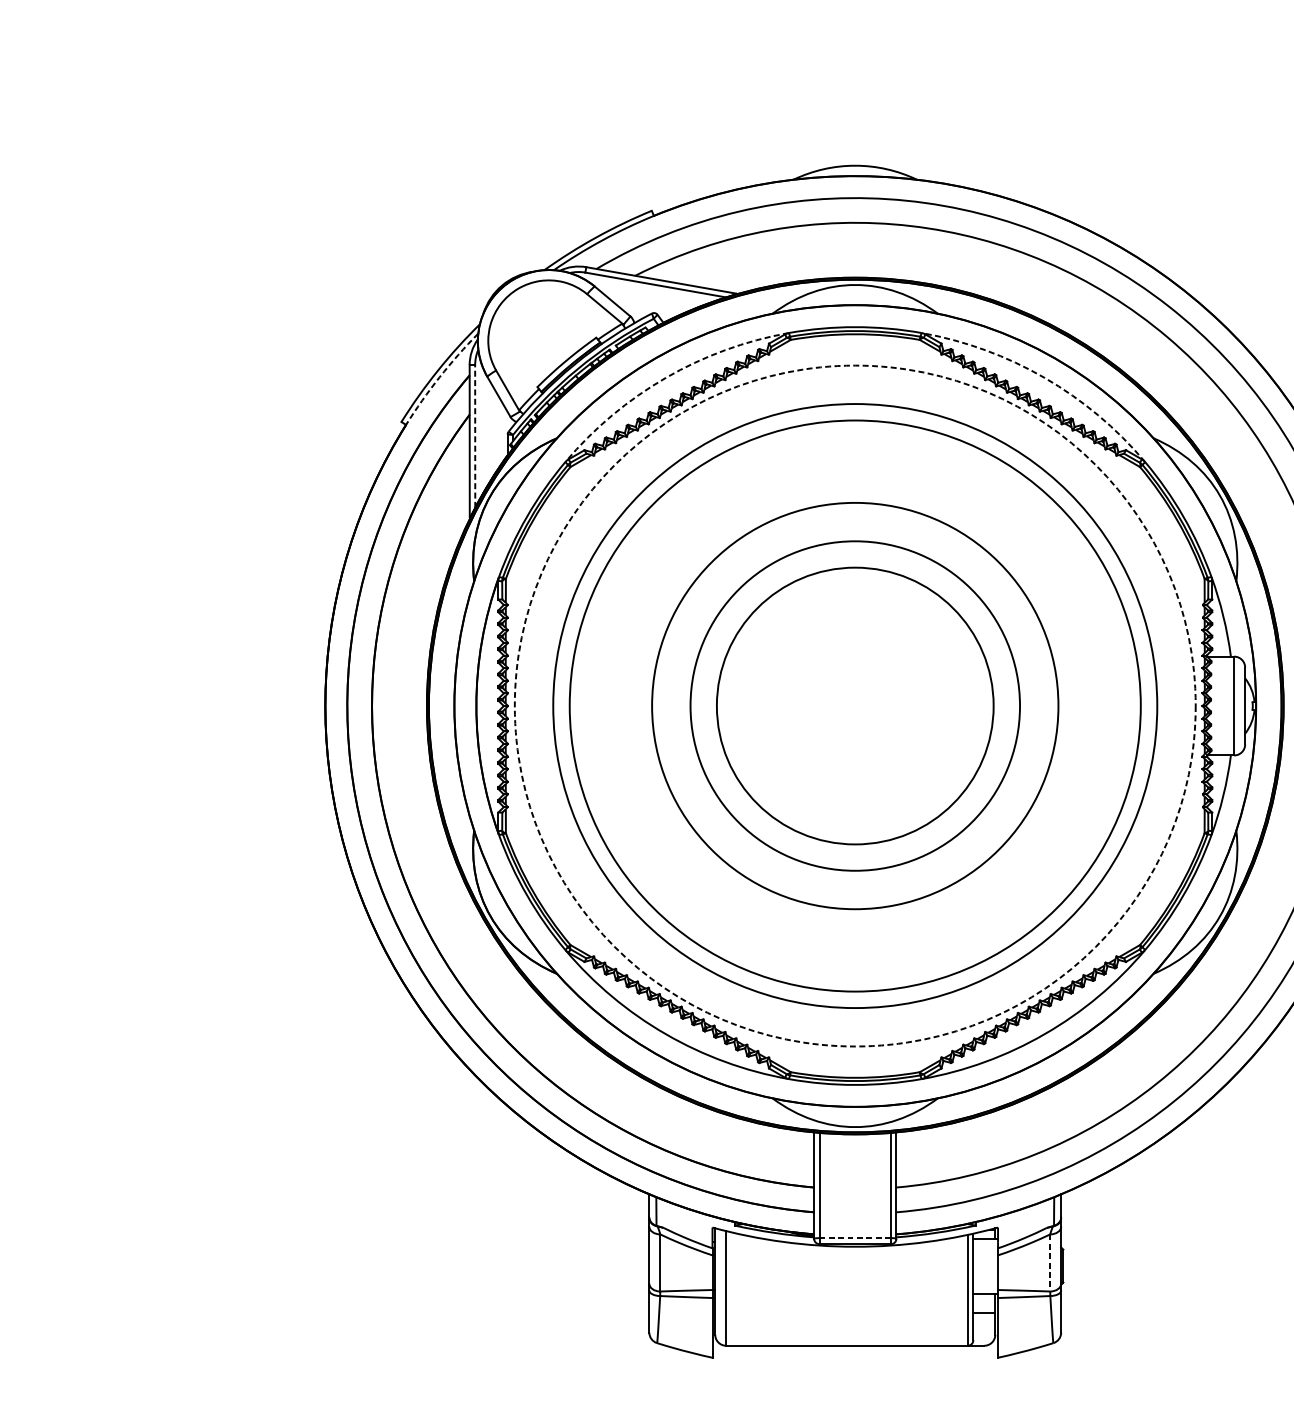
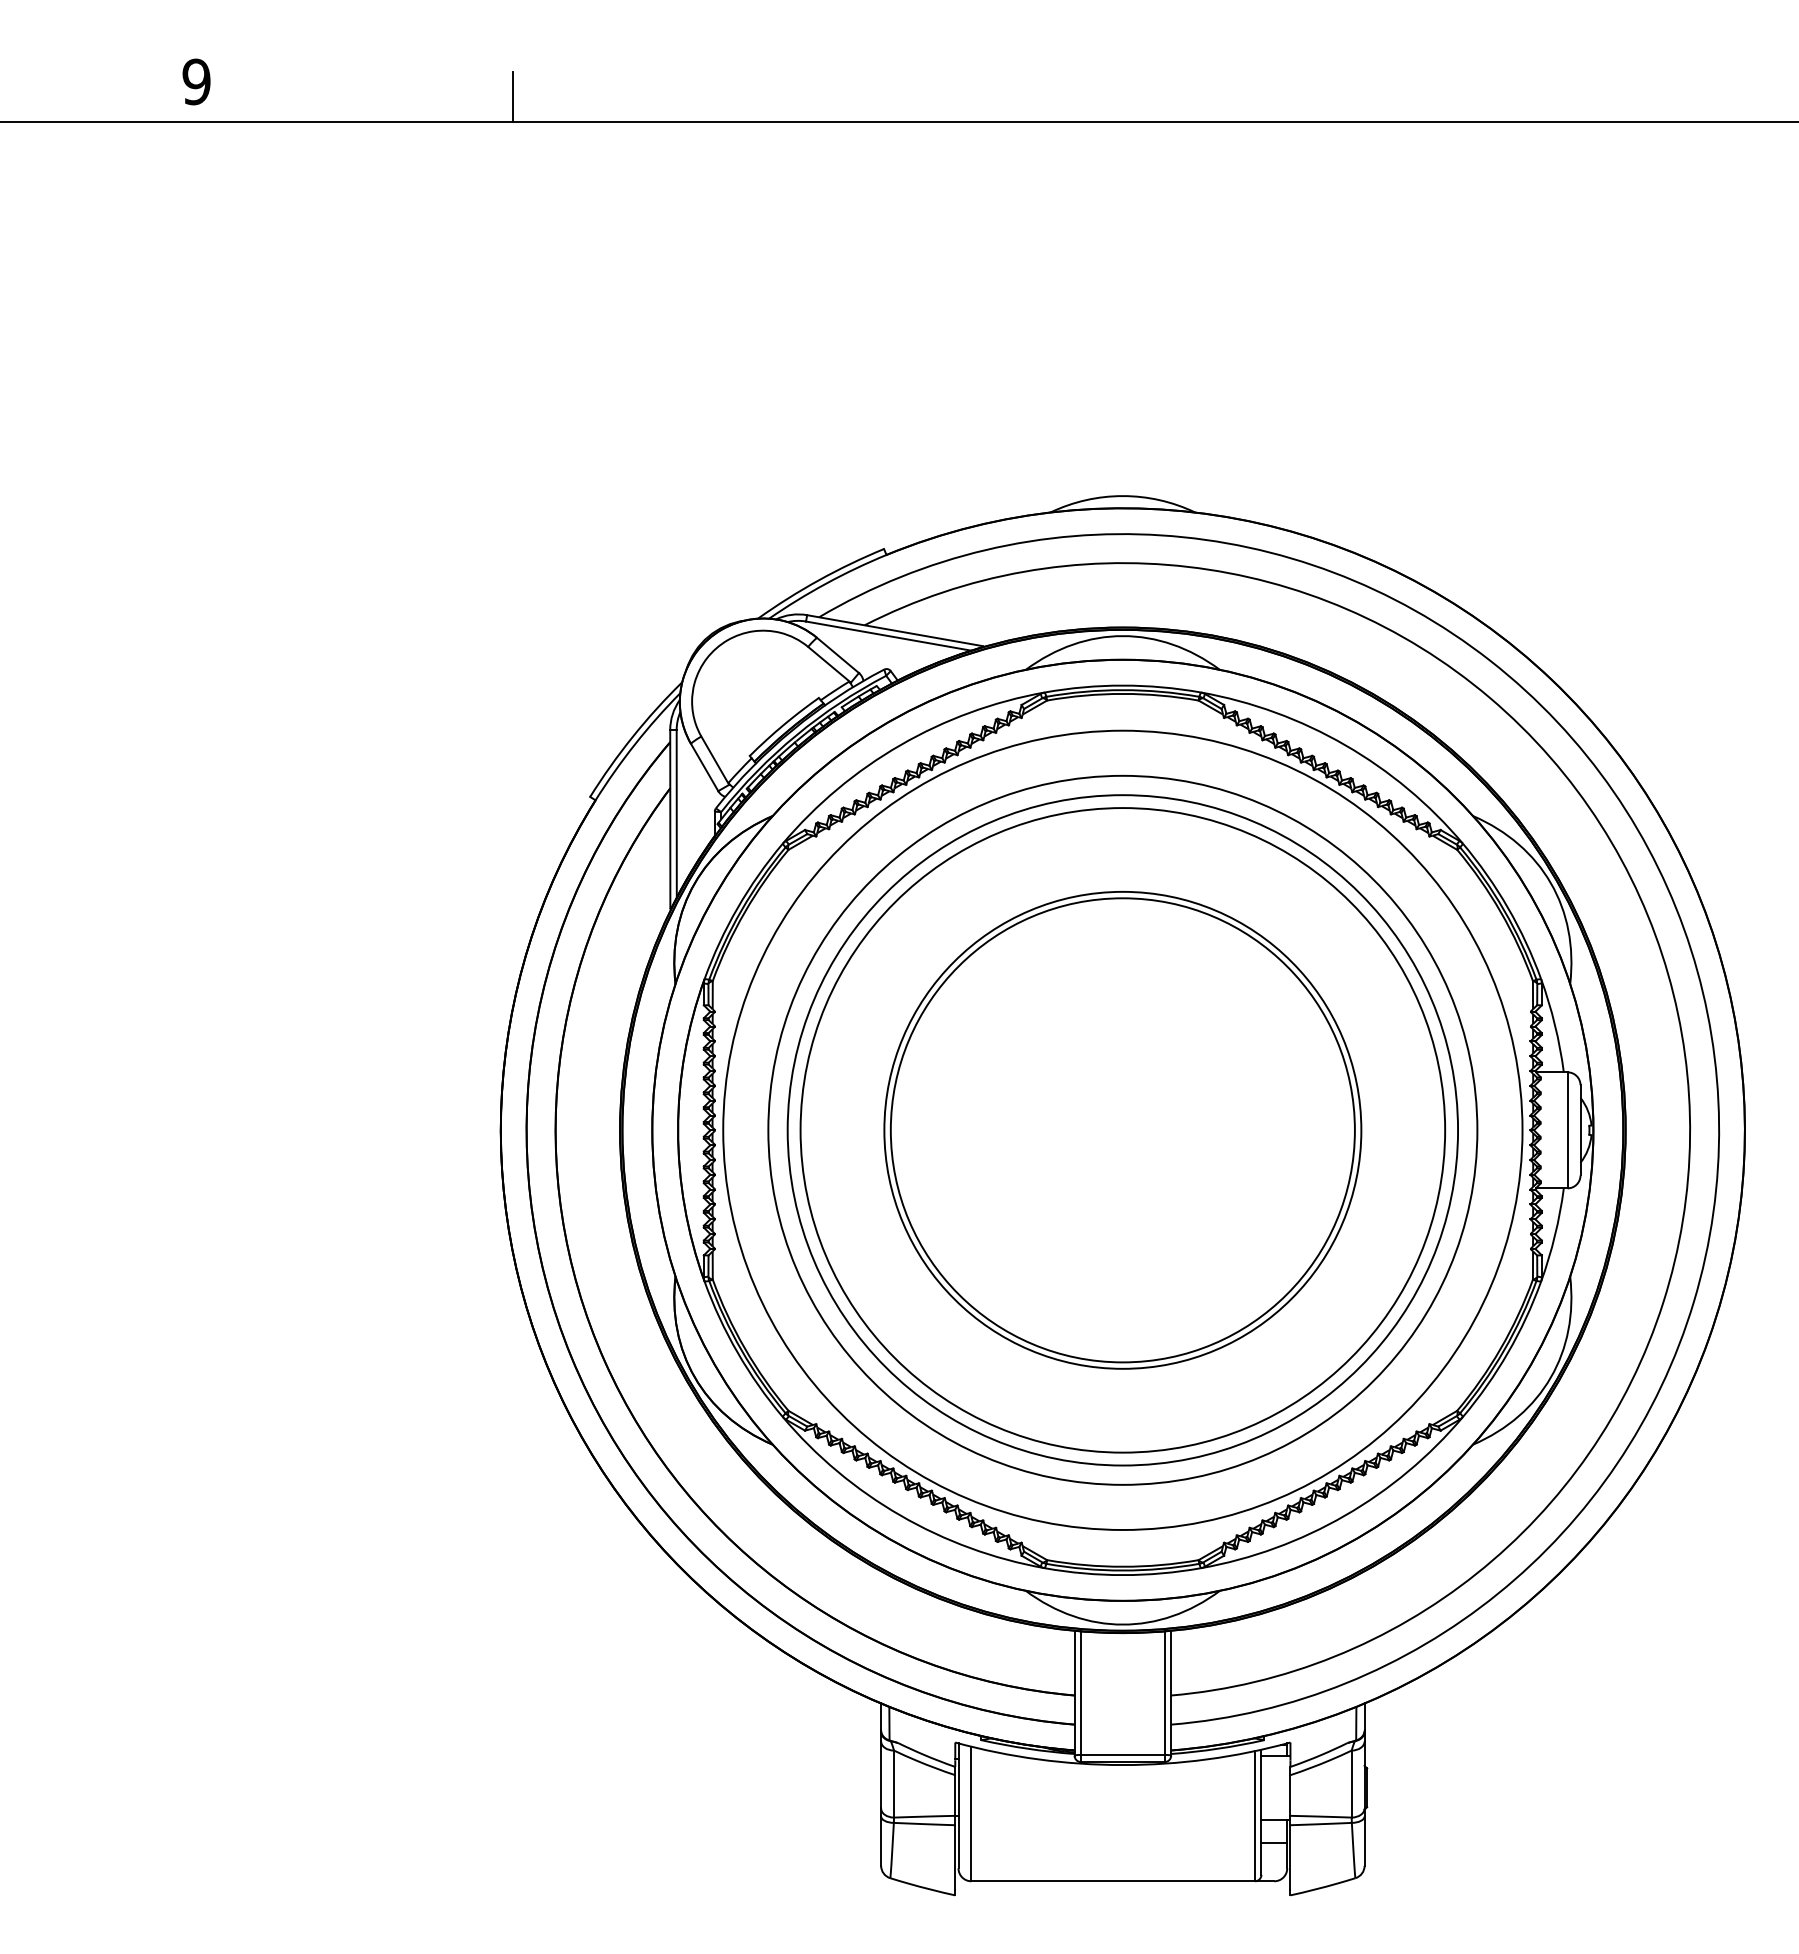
arc: (440, 377) -> (635, 744), dashed -> solid
arc: (665, 378) -> (900, 745), dashed -> solid
arc: (1044, 378) -> (1345, 745), dashed -> solid
line: (475, 436) -> (676, 813), dashed -> solid
circle: (854, 705) -> (1122, 1129), dashed -> solid
circle: (854, 706) -> (1122, 1130), size x1.43
circle: (854, 706) -> (1122, 1130), size x1.67
line: (854, 1237) -> (1122, 1754), dashed -> solid
line: (1050, 1263) -> (1351, 1784), dashed -> solid

